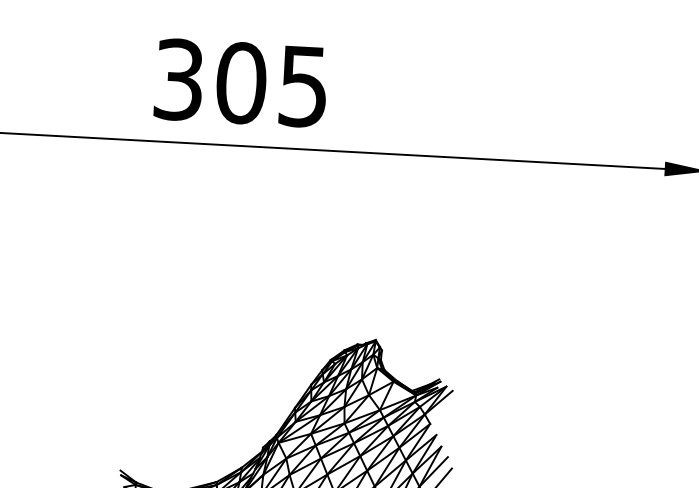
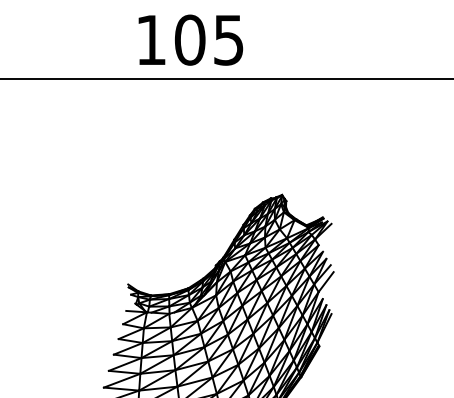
text: (177, 78) -> (150, 39), 305 -> 105

